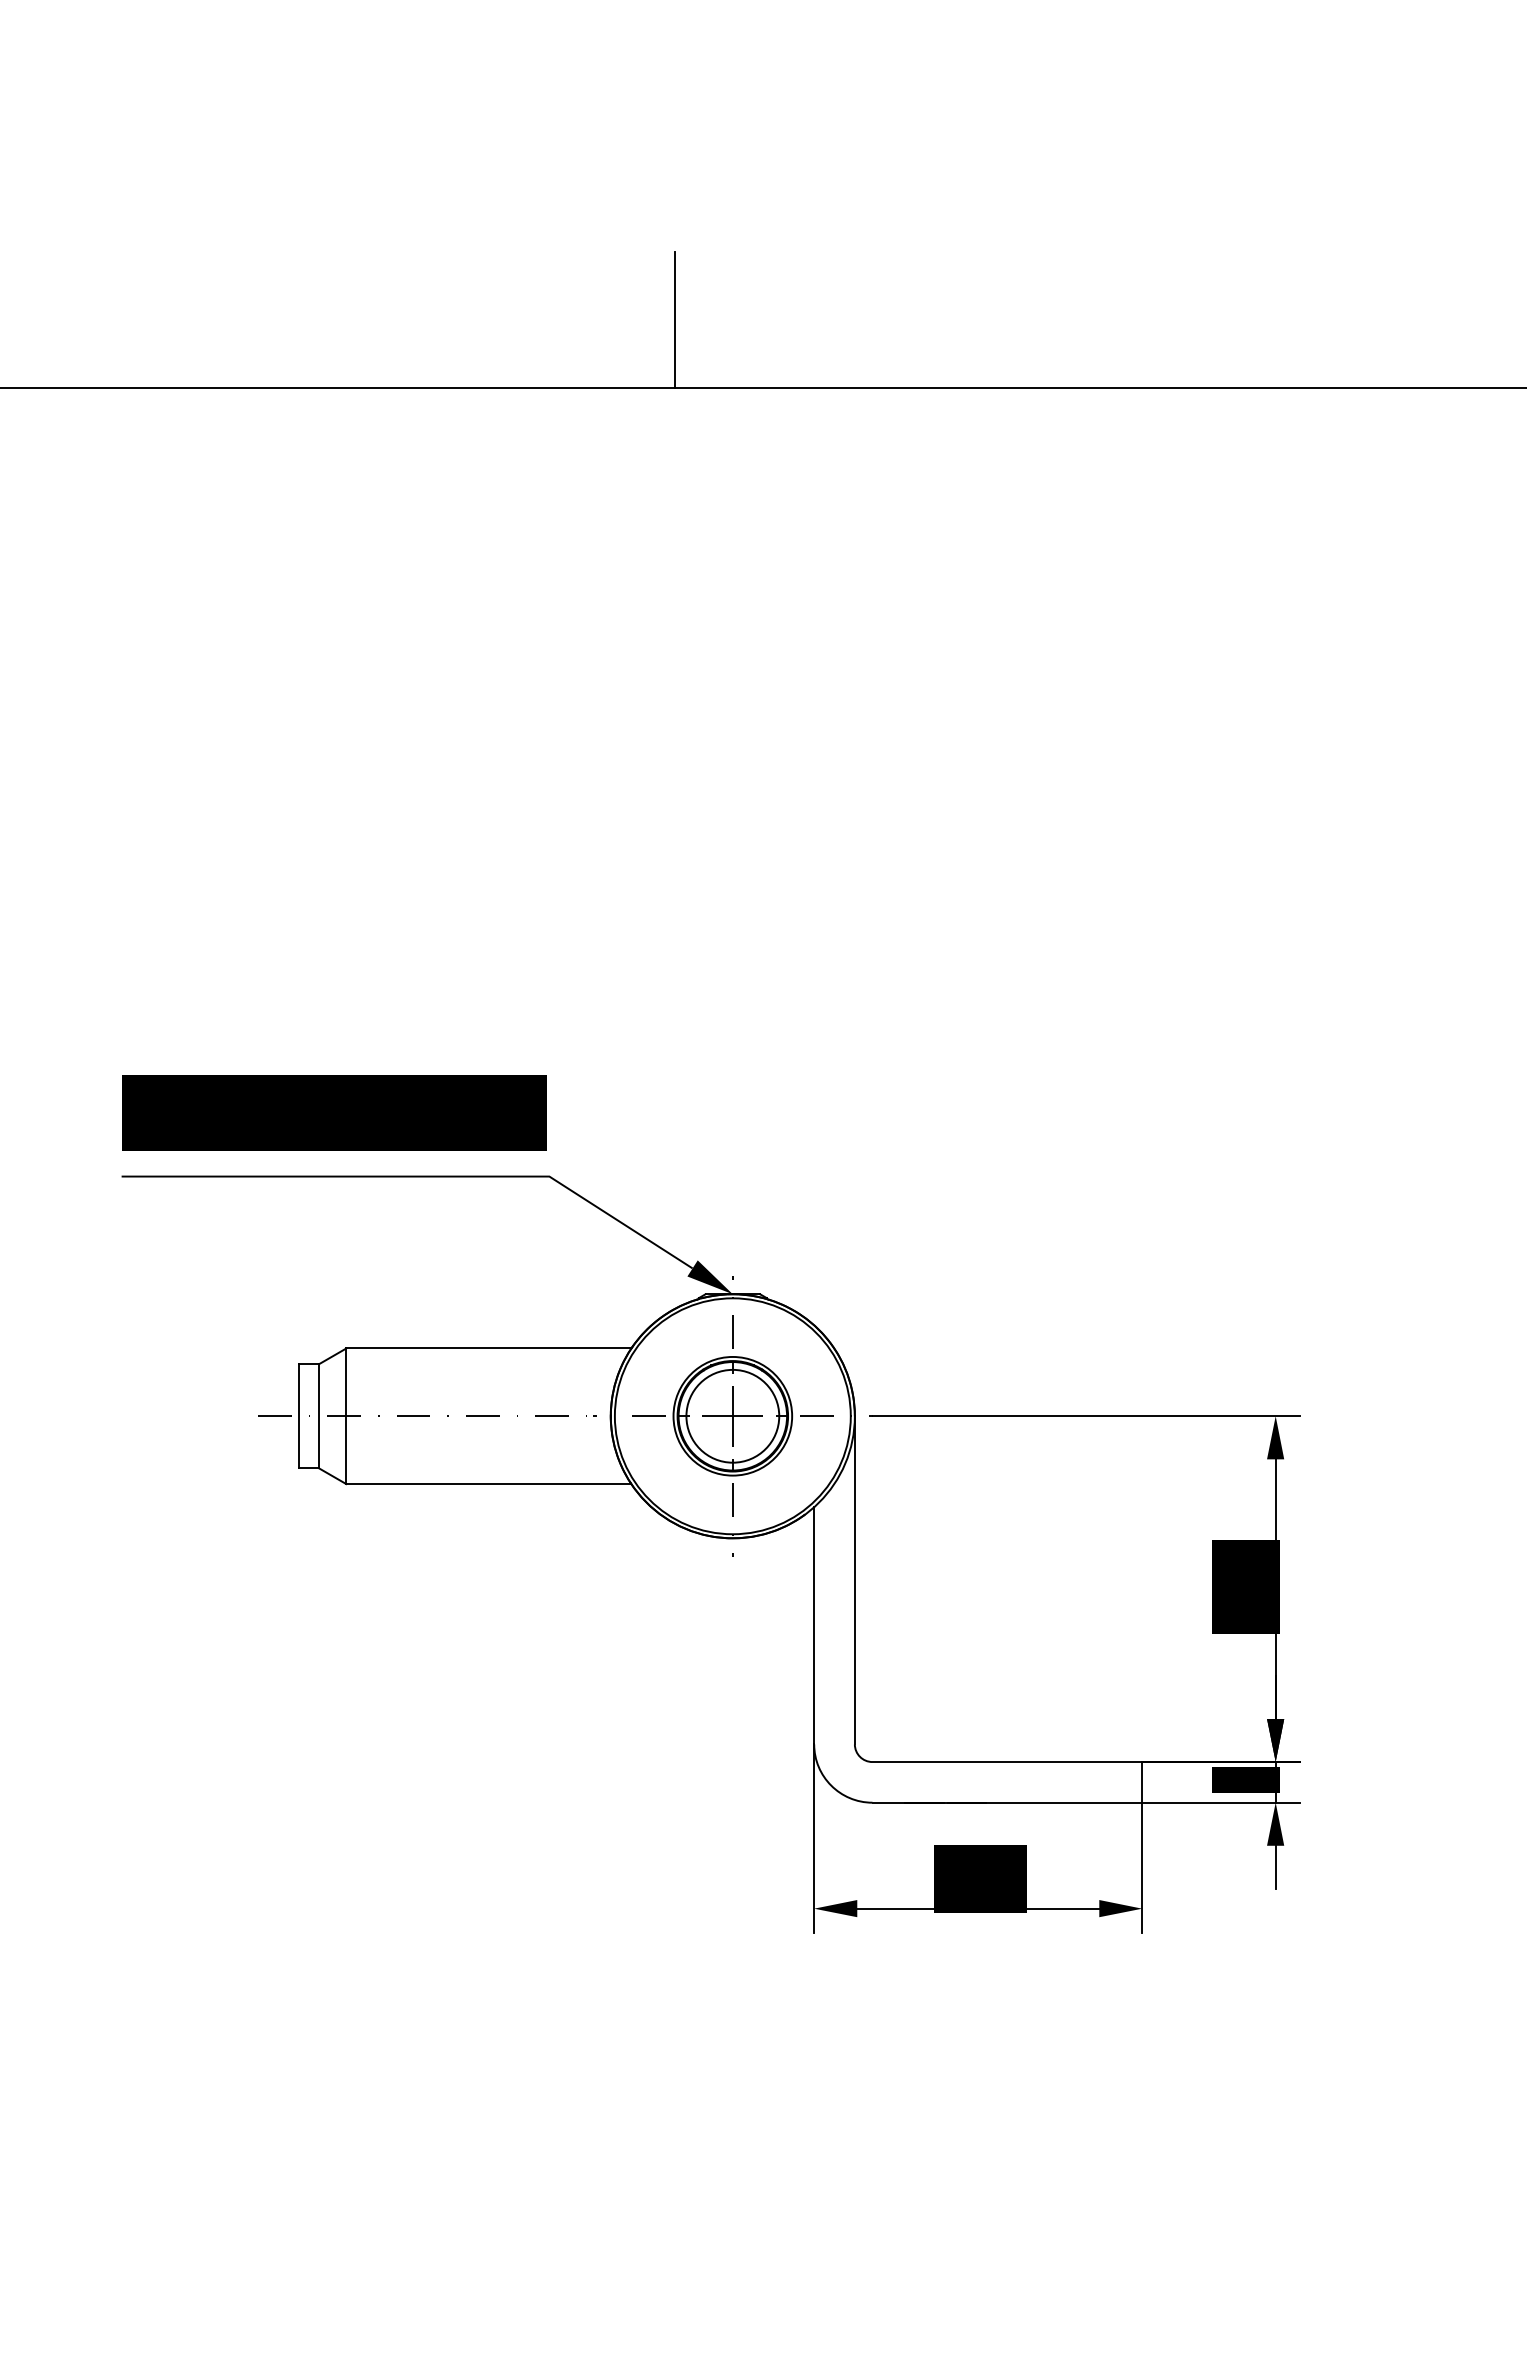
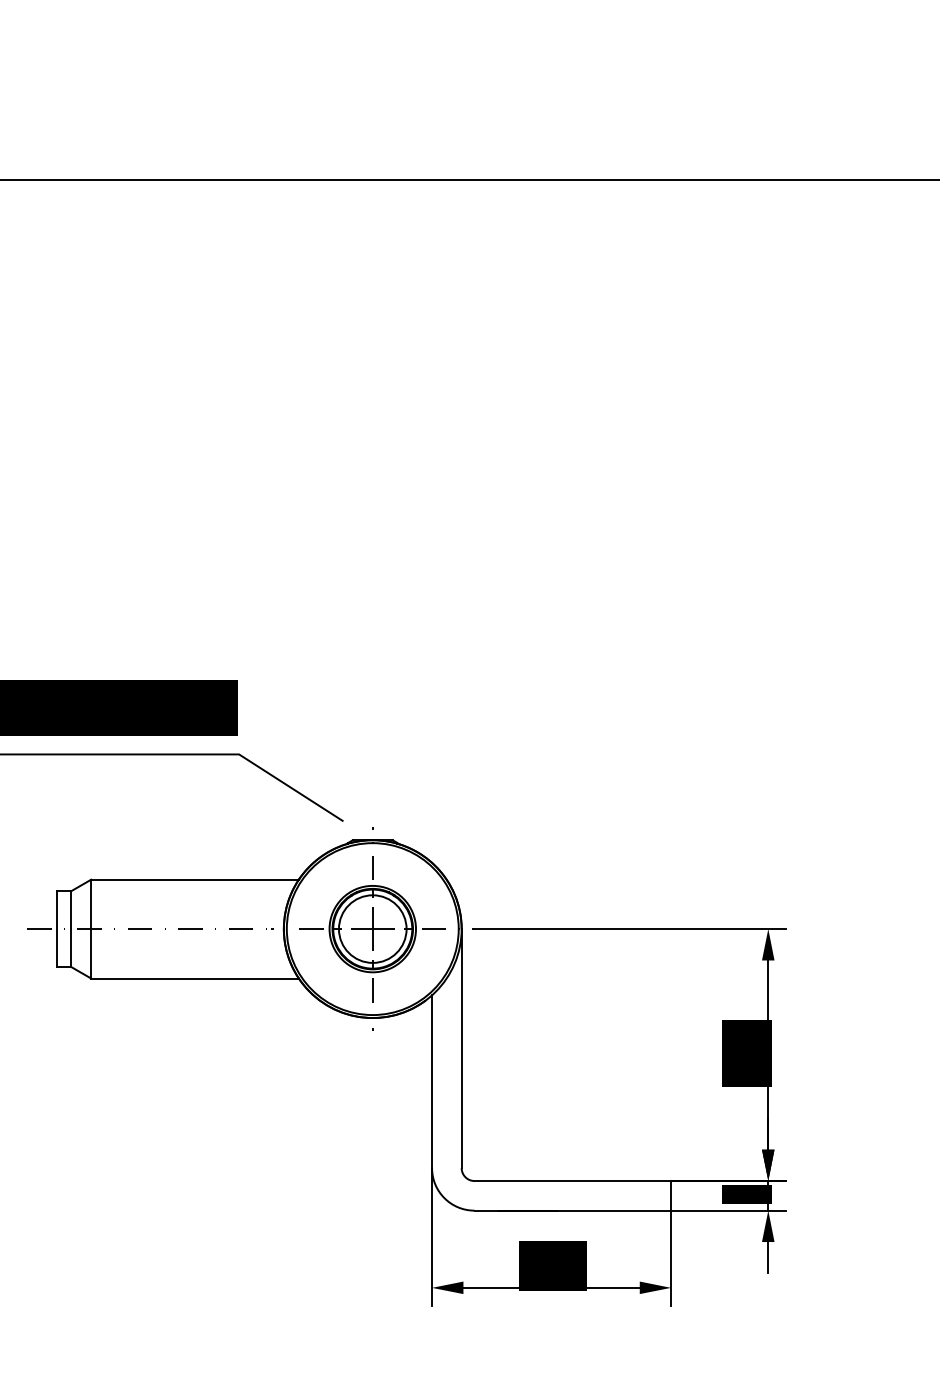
line: (675, 319) -> (331, 129), removed
fill: (709, 1277) -> (355, 827), removed

